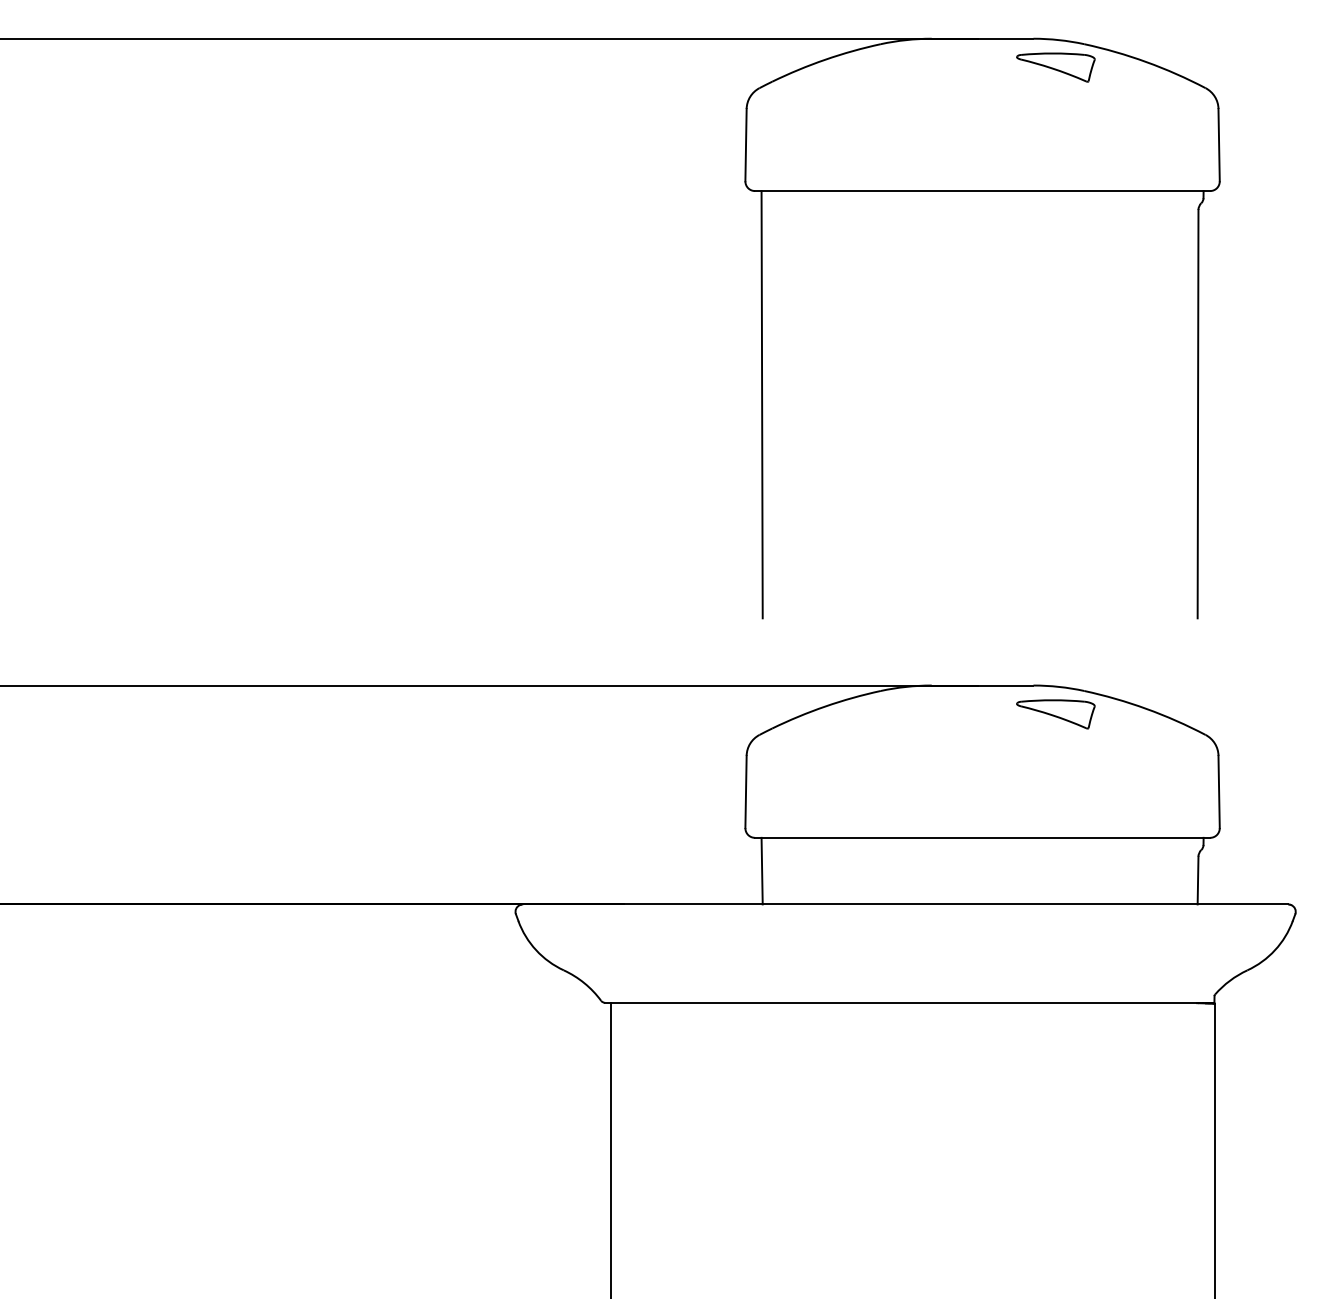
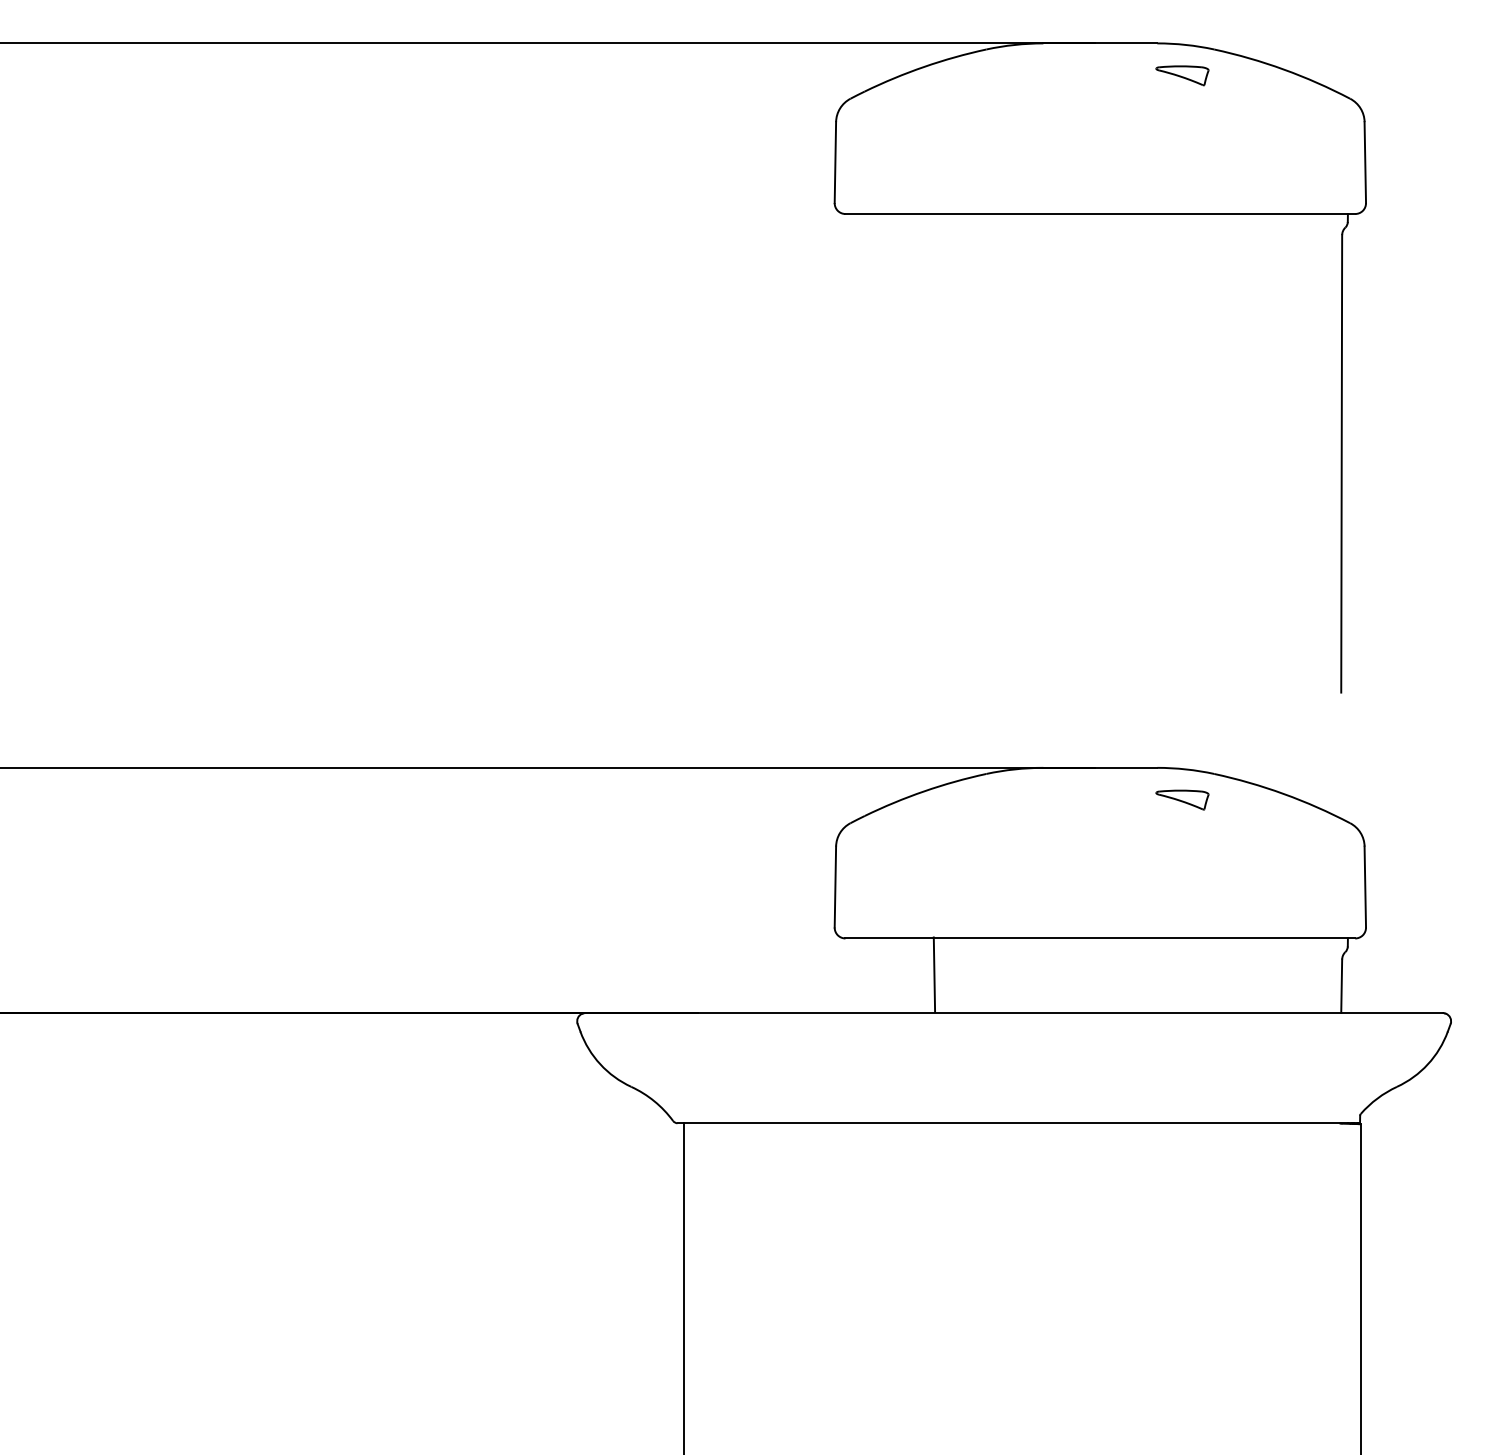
part: (1055, 67) -> (1182, 75), size x0.6
line: (762, 404) -> (853, 453), removed
part: (1055, 713) -> (1182, 799), size x0.6
line: (762, 870) -> (934, 974), moved

